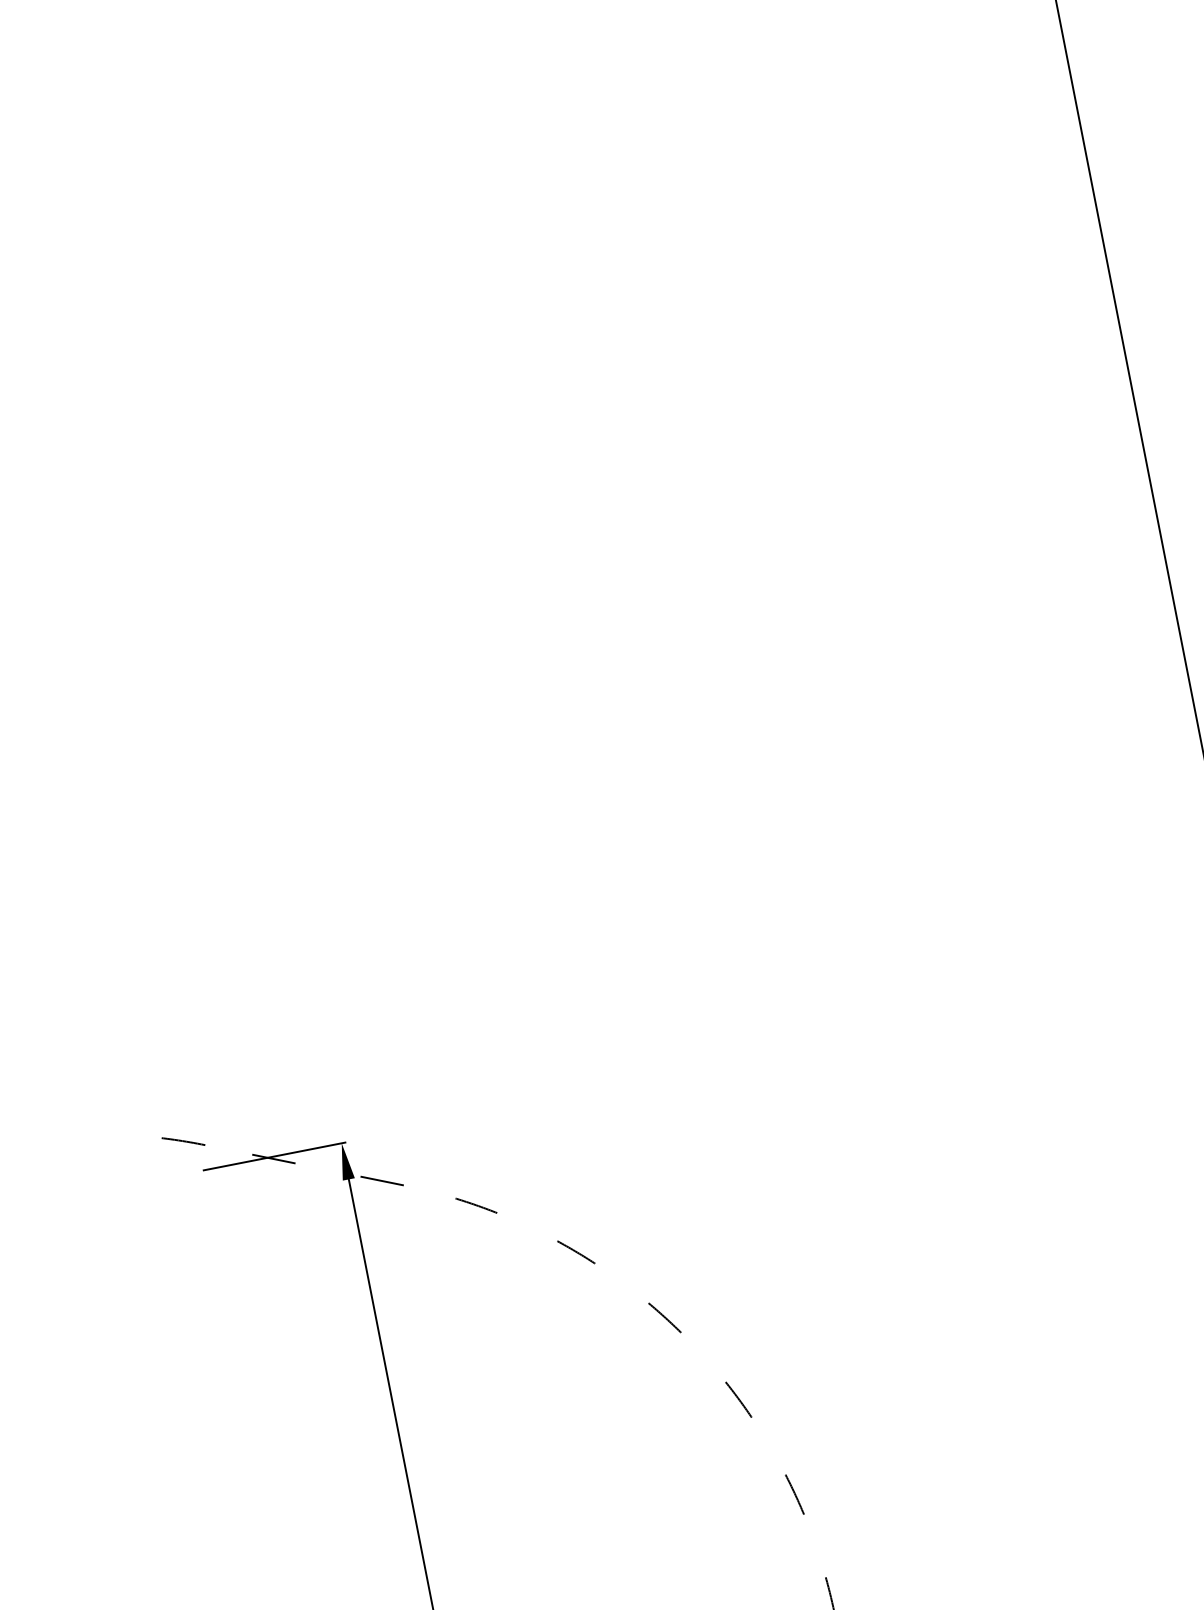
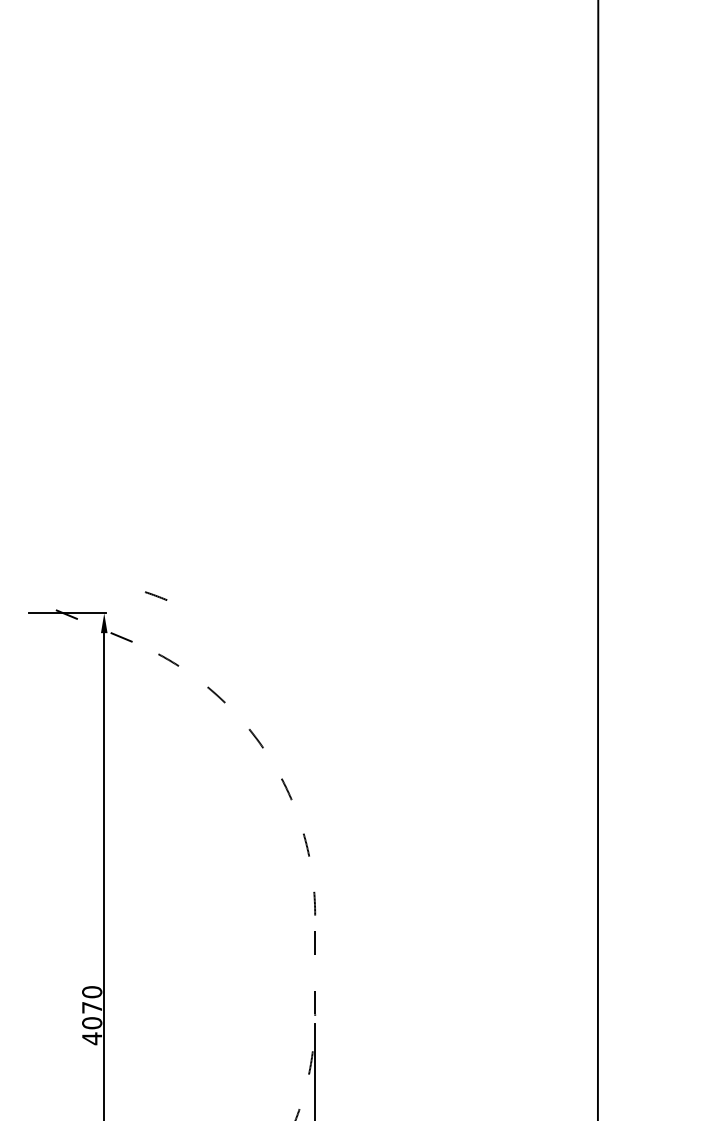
line: (182, 1140) -> (155, 595), moved

